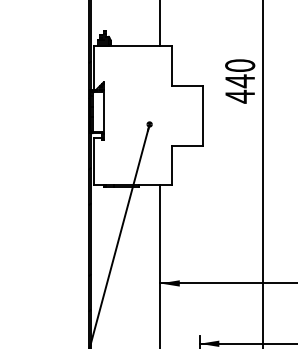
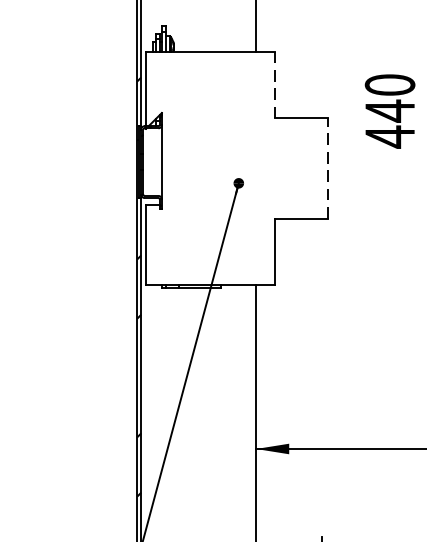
line: (171, 65) -> (275, 84), solid -> dashed
line: (203, 115) -> (328, 168), solid -> dashed

